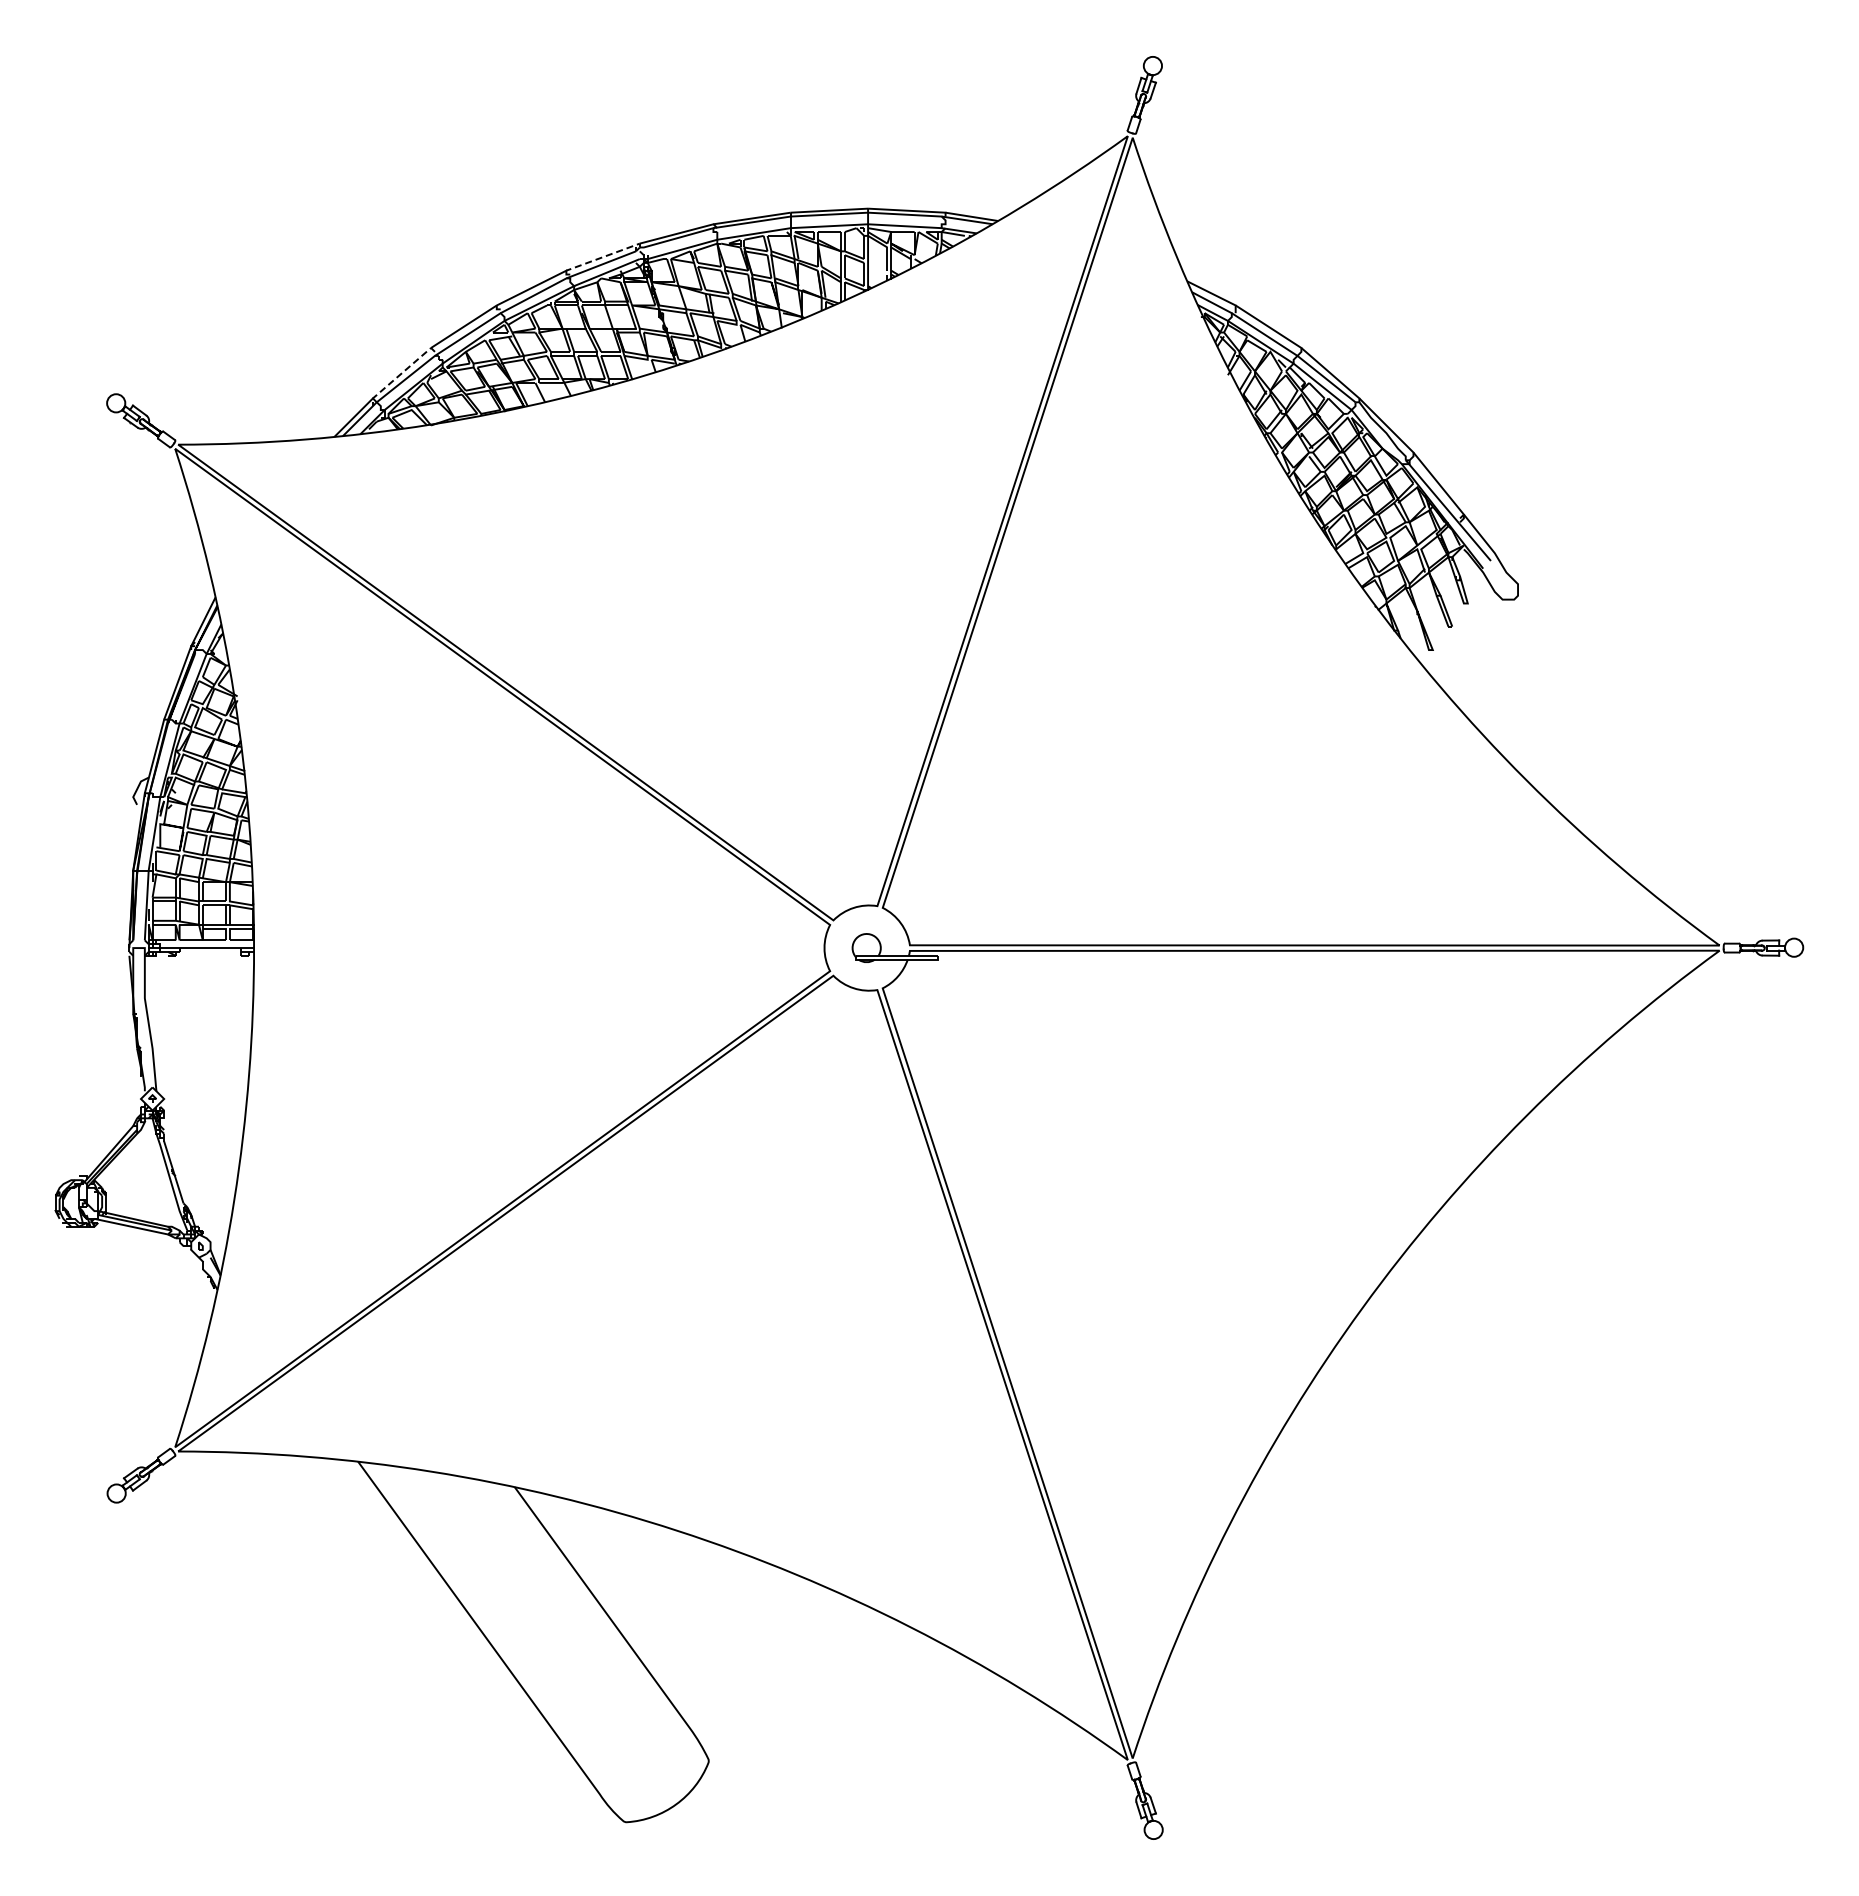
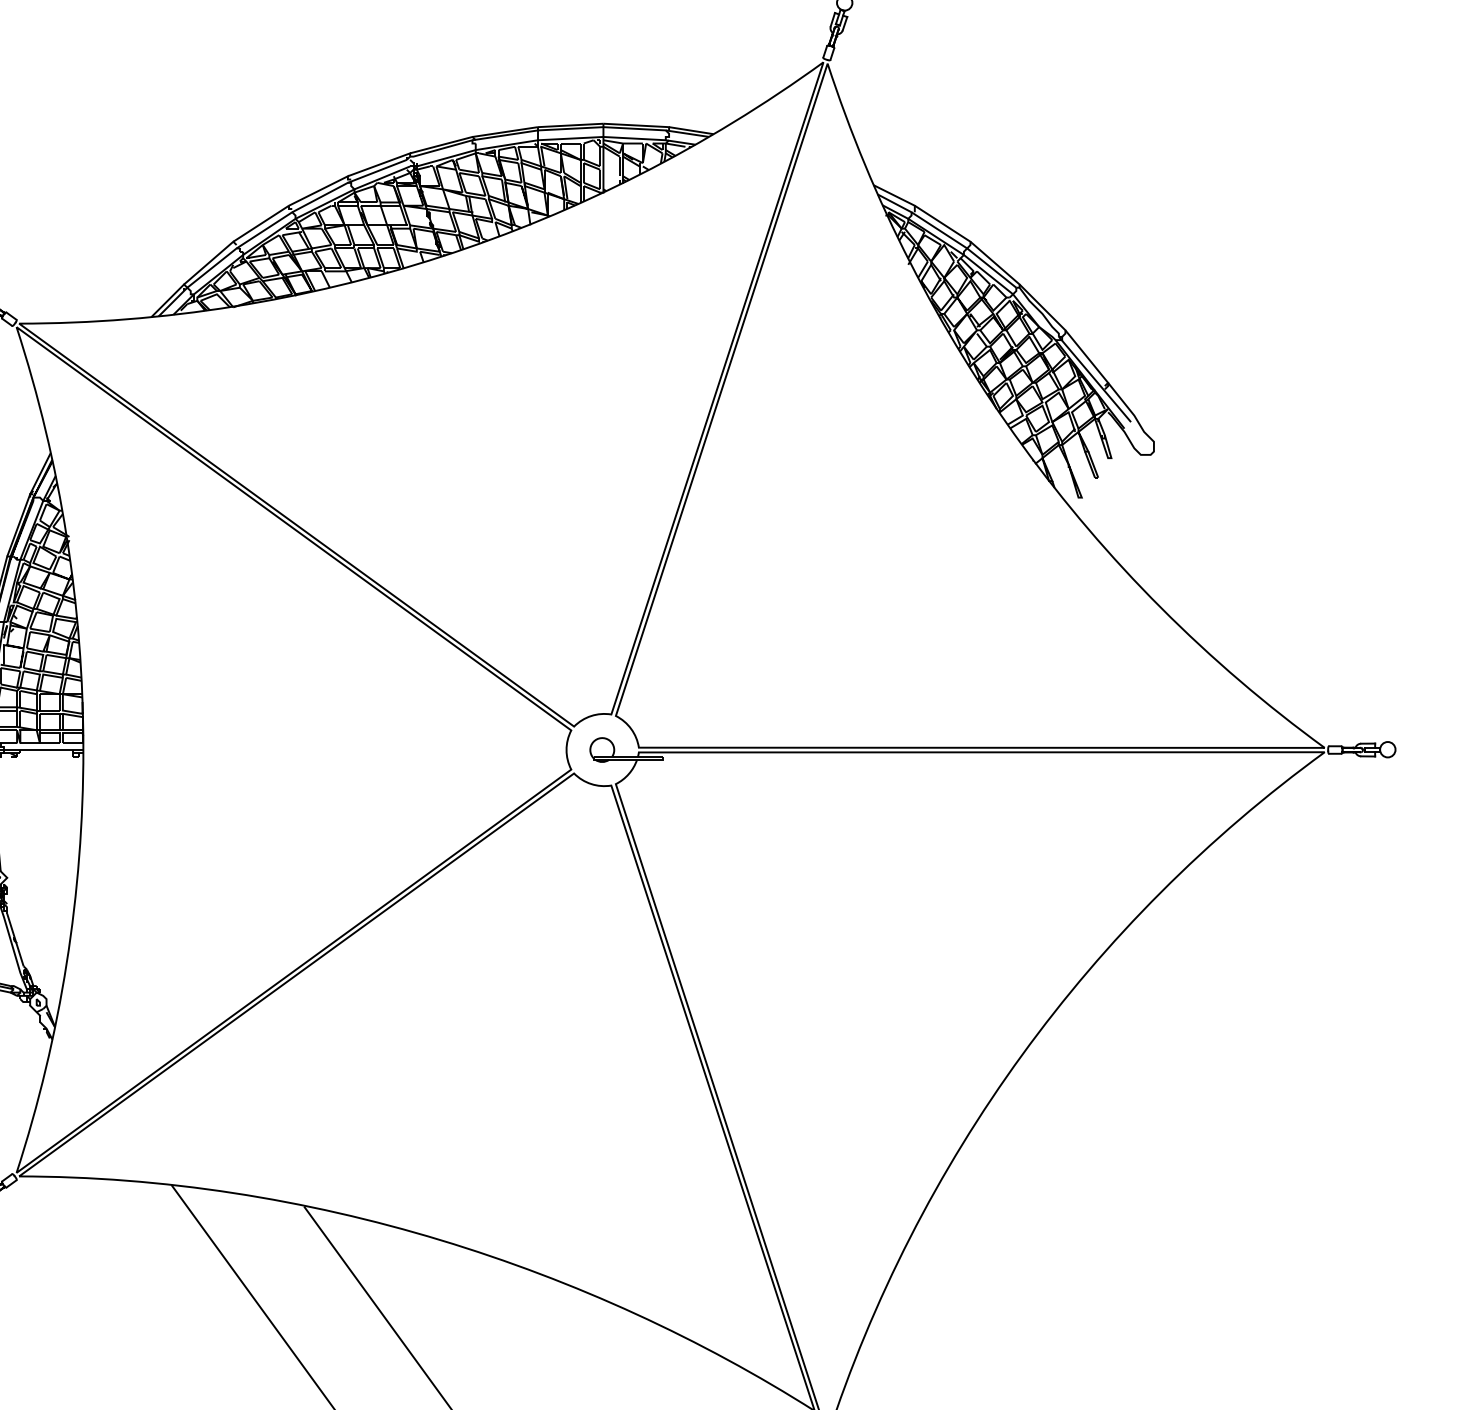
line: (605, 256) -> (381, 164), dashed -> solid
line: (404, 370) -> (210, 260), dashed -> solid

